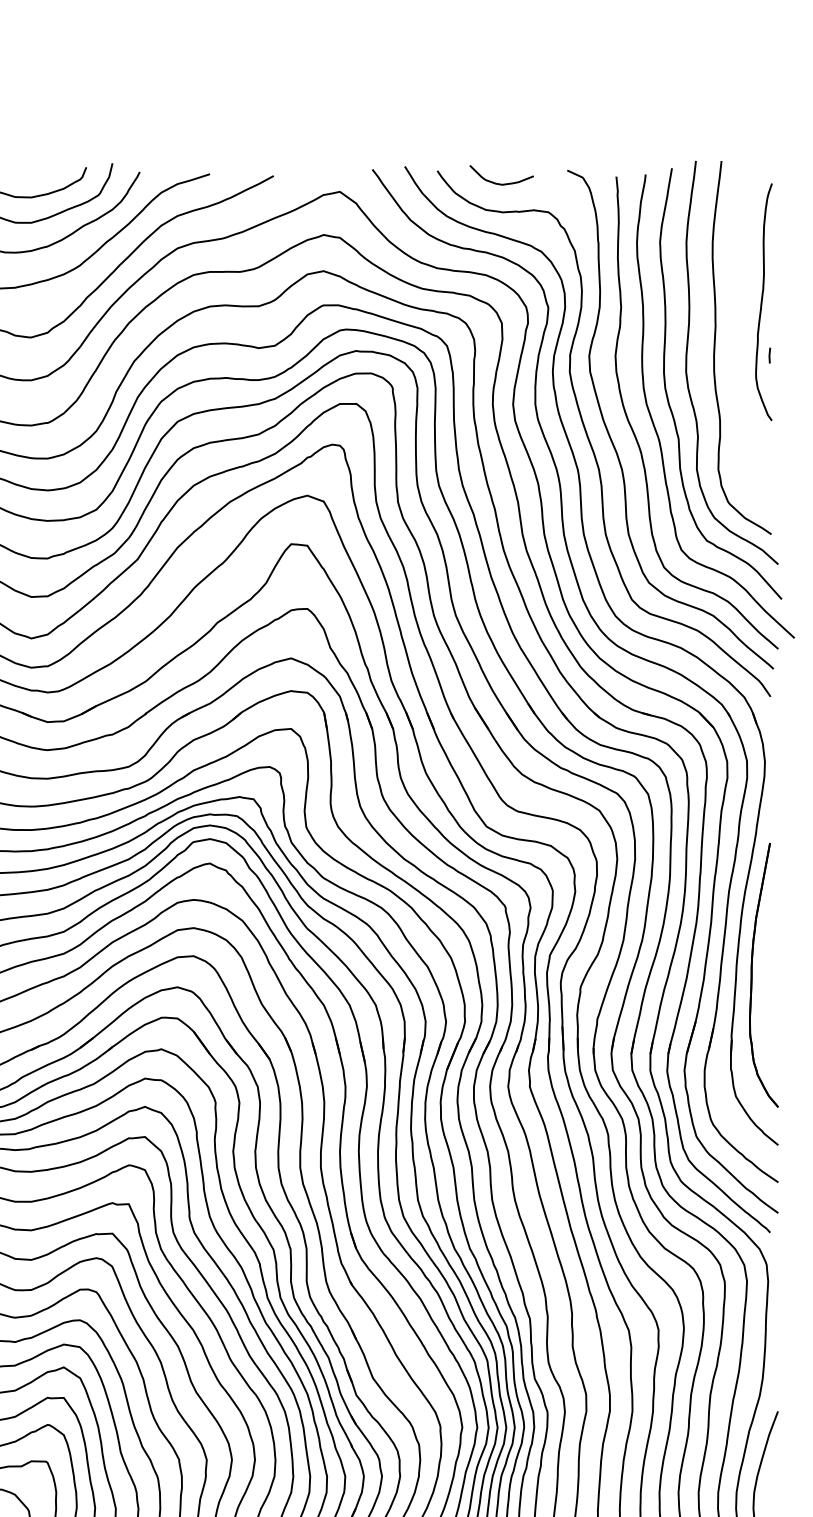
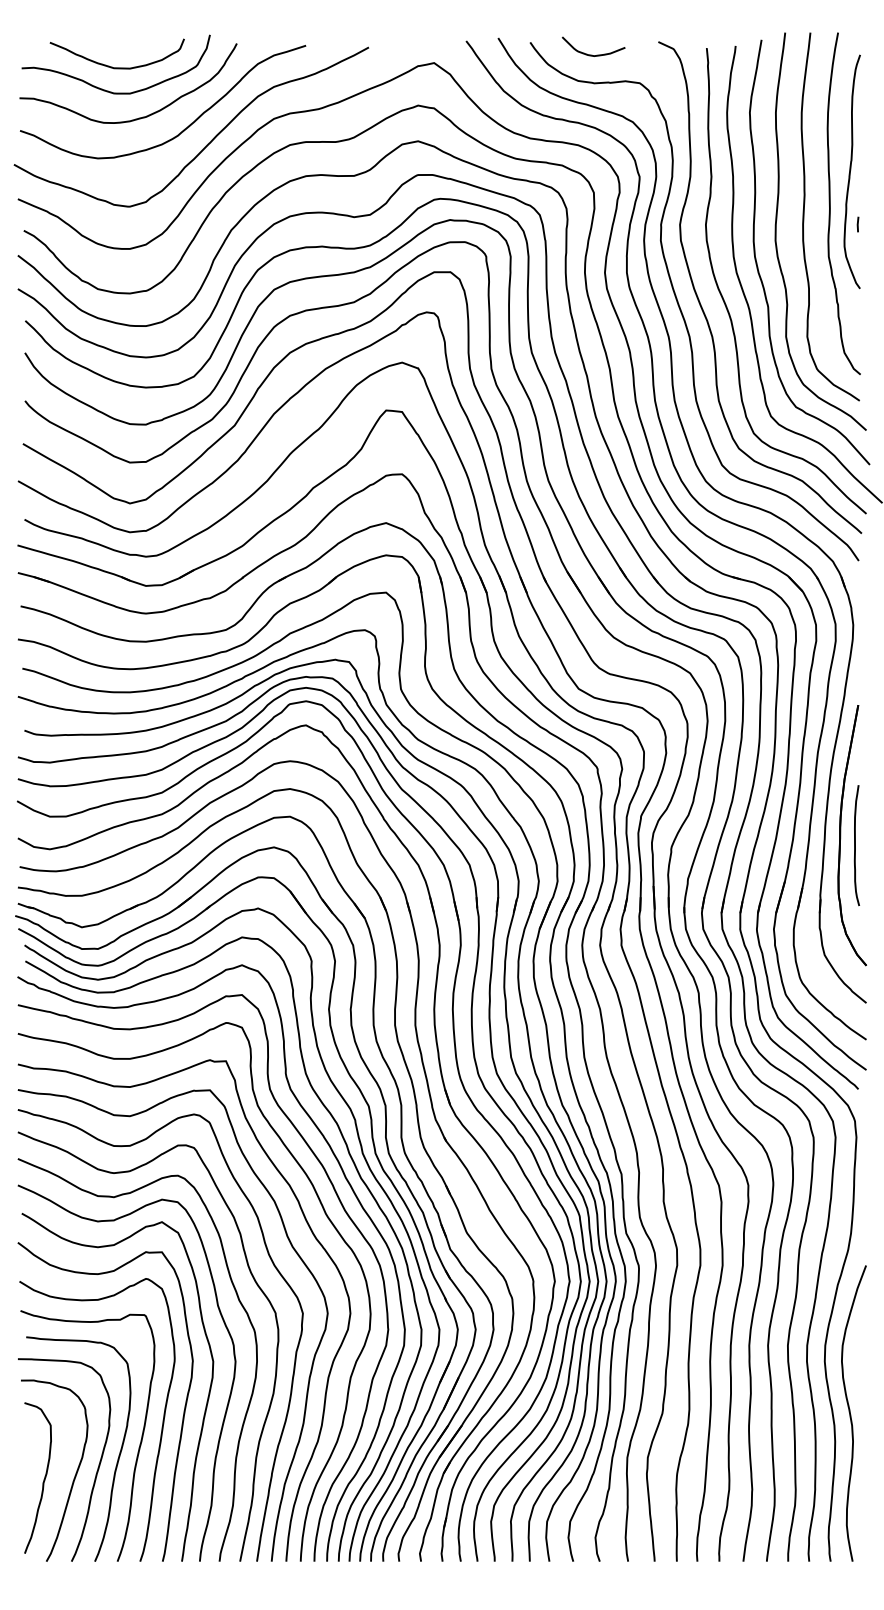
curve: (741, 334) -> (830, 203), added
curve: (767, 985) -> (855, 845), added

